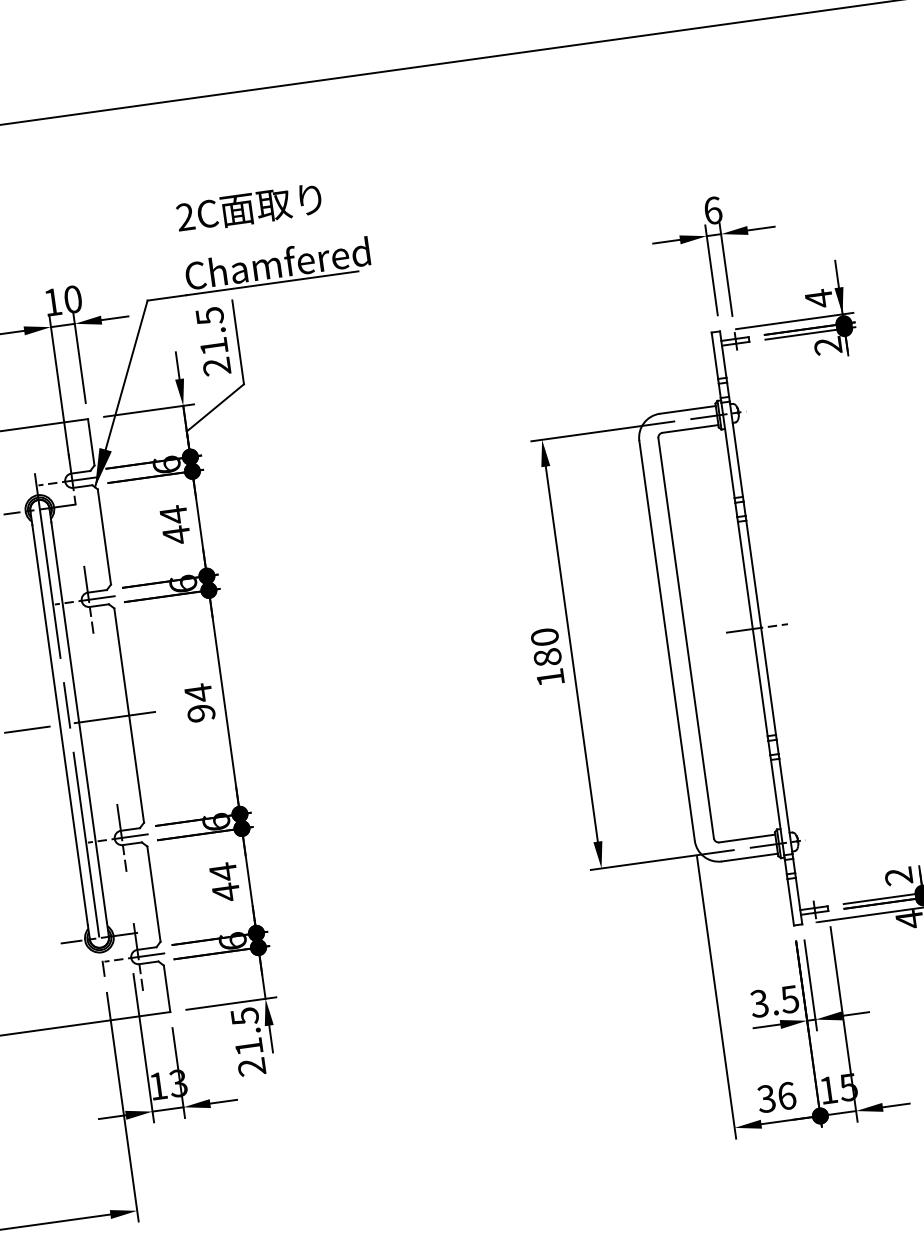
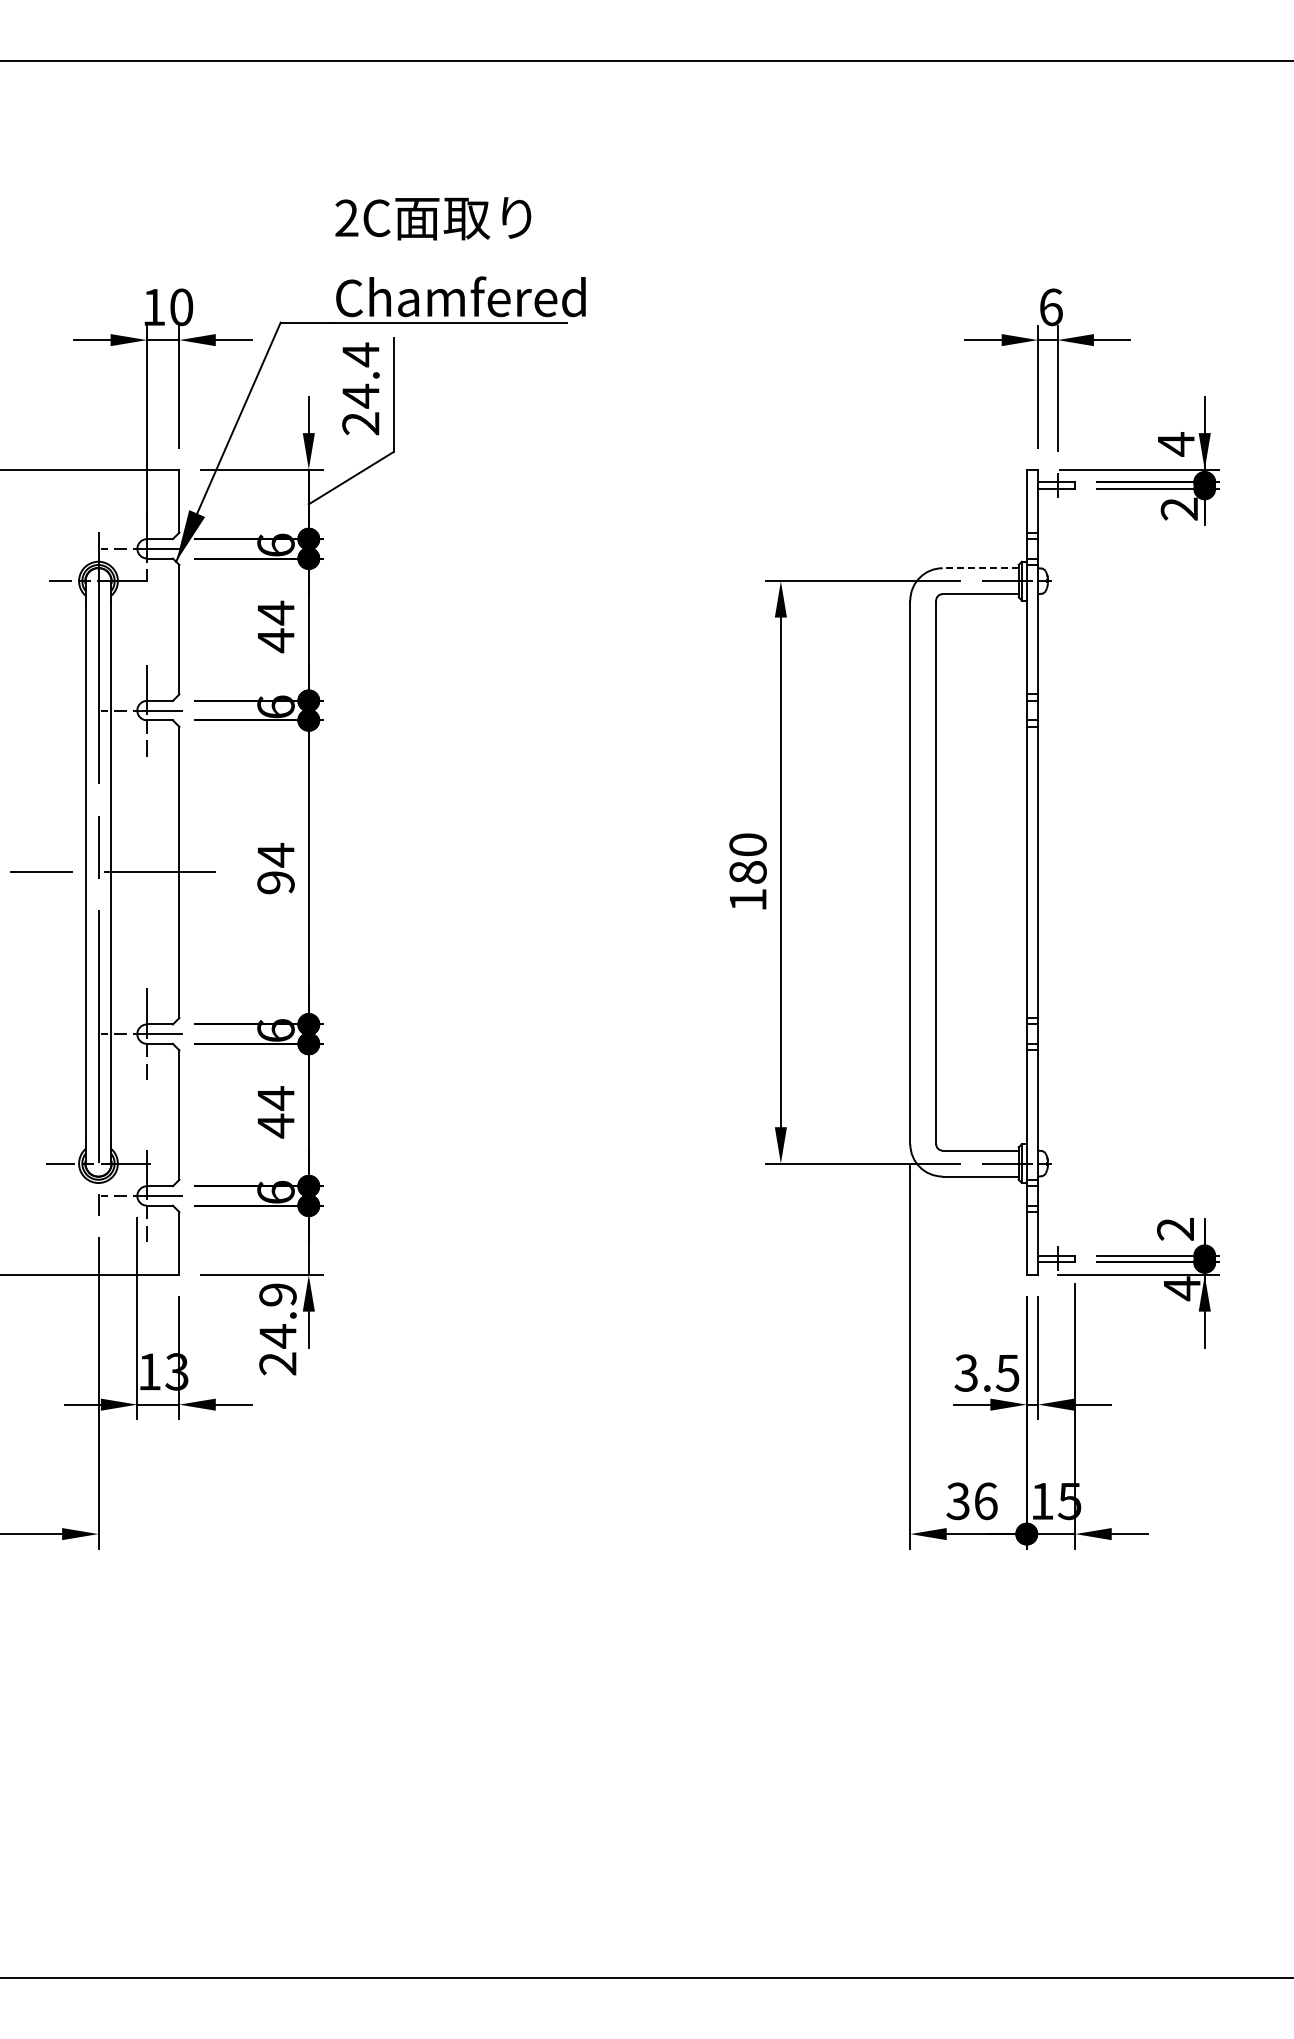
text: (211, 331) -> (360, 375), 21.5 -> 24.4
line: (687, 410) -> (980, 568), solid -> dashed
line: (757, 628) -> (1032, 872), removed
text: (246, 1031) -> (277, 1315), 21.5 -> 24.9

